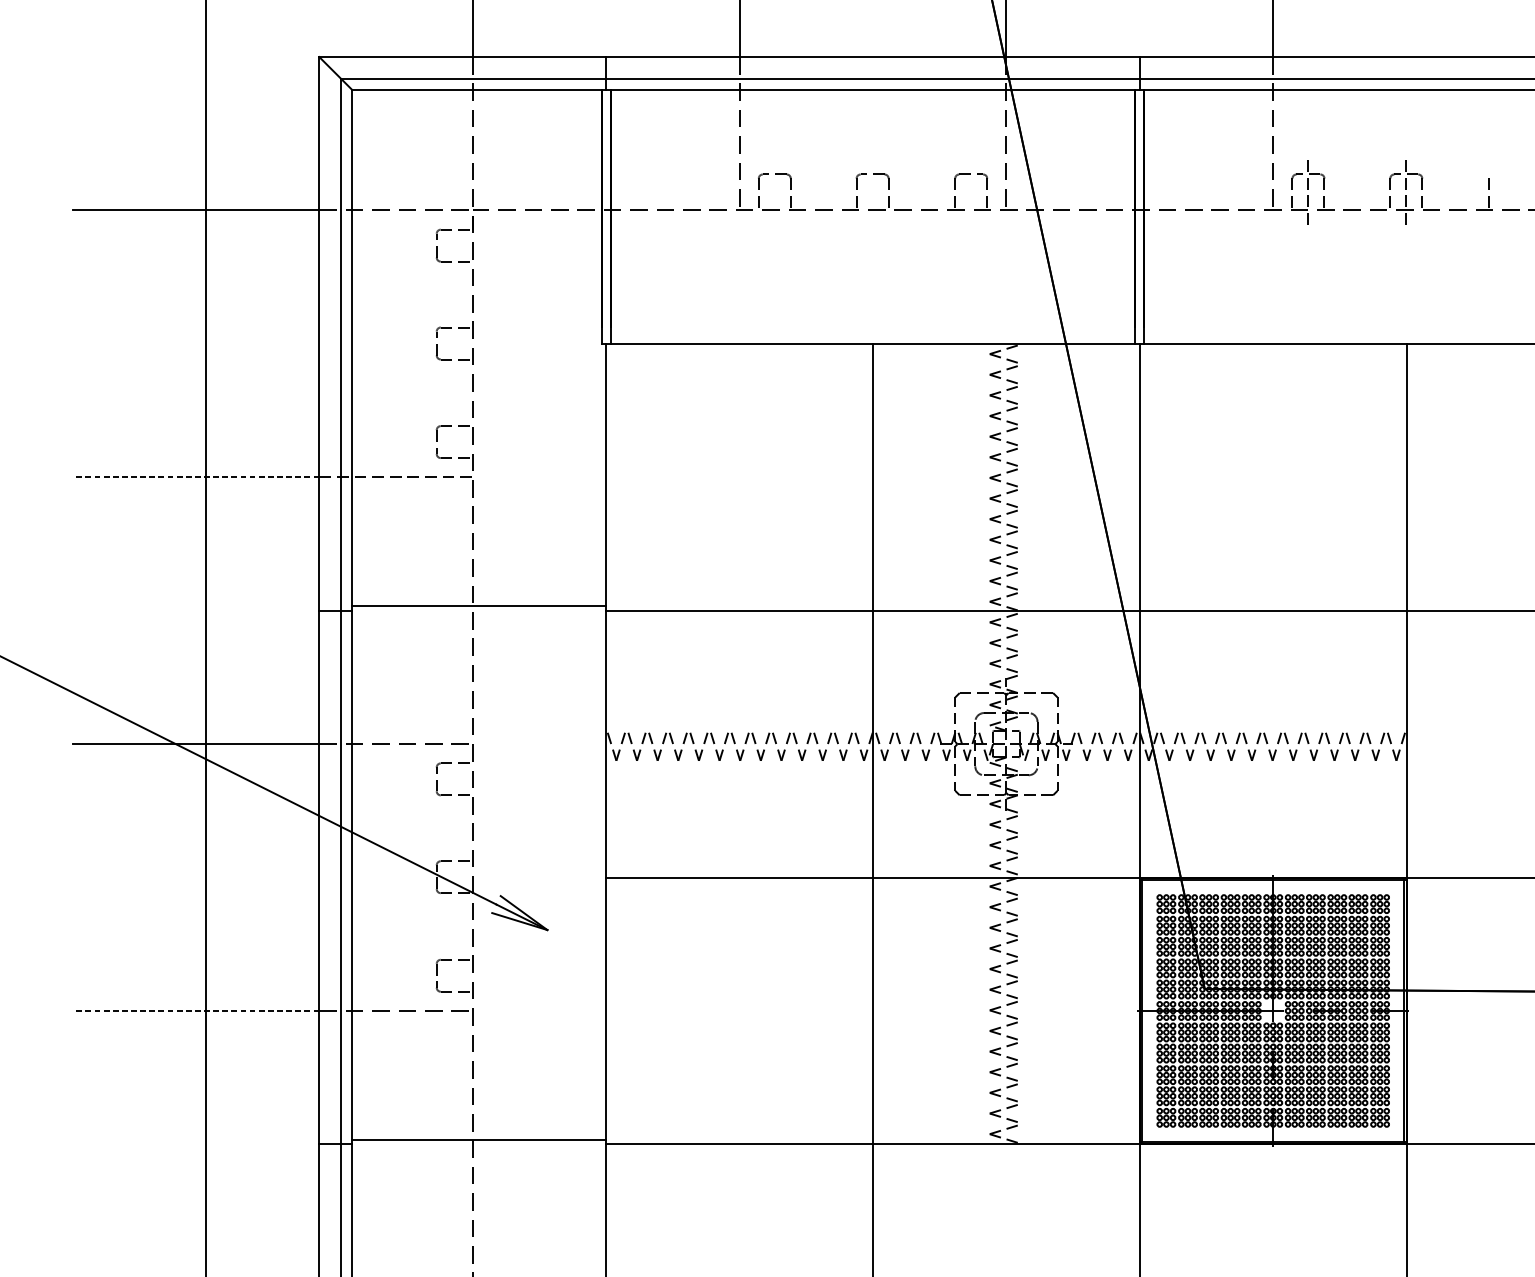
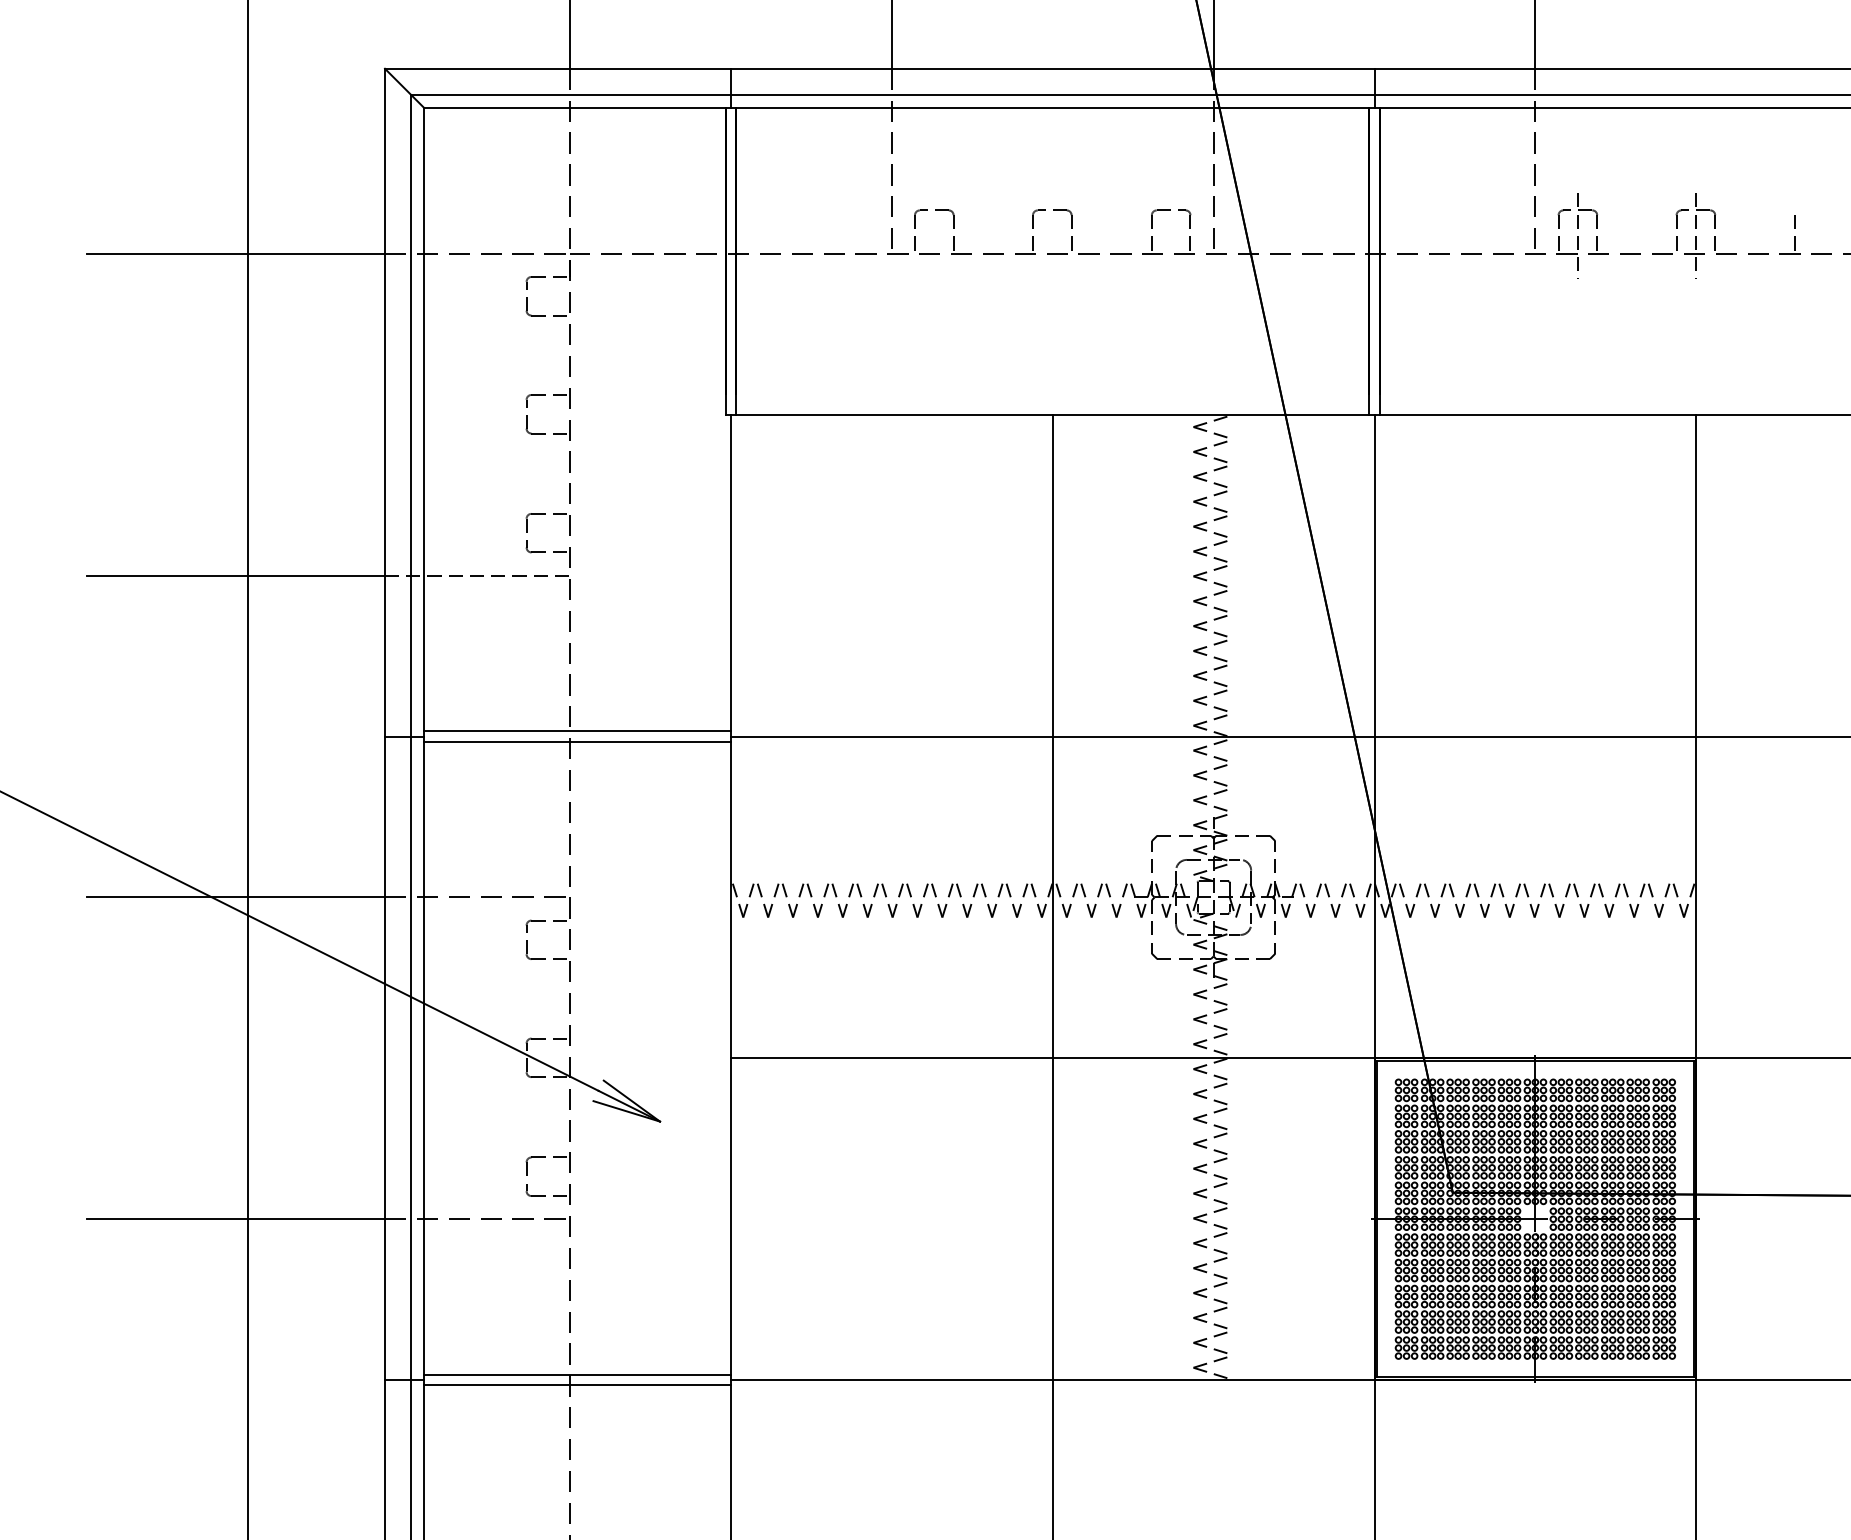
line: (196, 477) -> (236, 575), dashed -> solid
line: (478, 614) -> (577, 741), added
line: (196, 1011) -> (236, 1219), dashed -> solid
line: (478, 1148) -> (577, 1385), added

